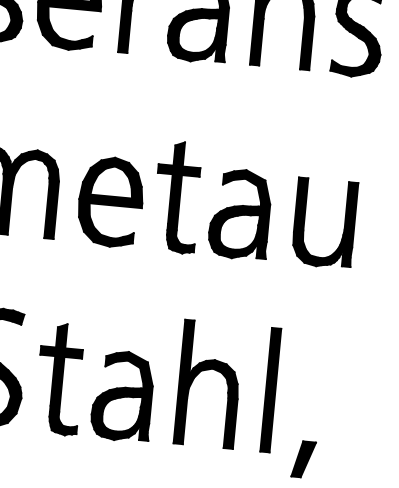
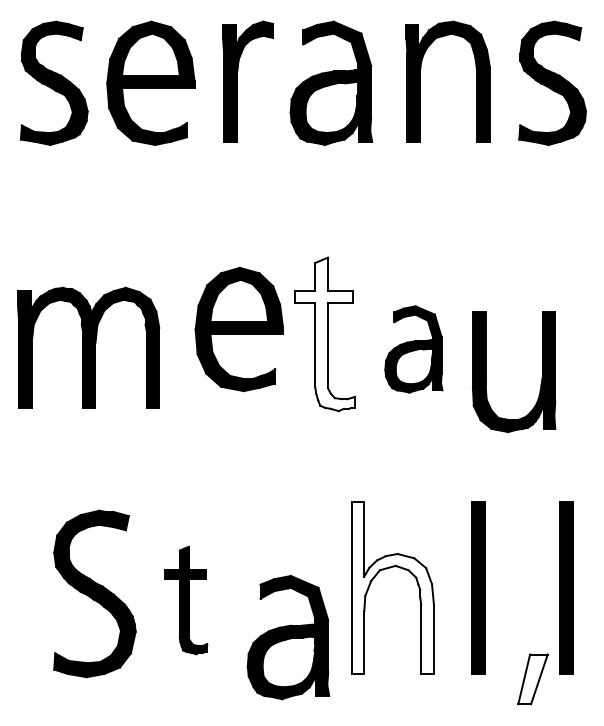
fill: (177, 197) -> (324, 334), removed
part: (110, 202) -> (238, 329), moved
part: (240, 214) -> (413, 349), size x0.7
part: (343, 229) -> (541, 377), moved
part: (60, 379) -> (186, 600), size x0.7
fill: (208, 383) -> (392, 587), removed
part: (334, 395) -> (566, 587), added
part: (122, 396) -> (288, 637), moved
fill: (303, 459) -> (532, 679), removed

